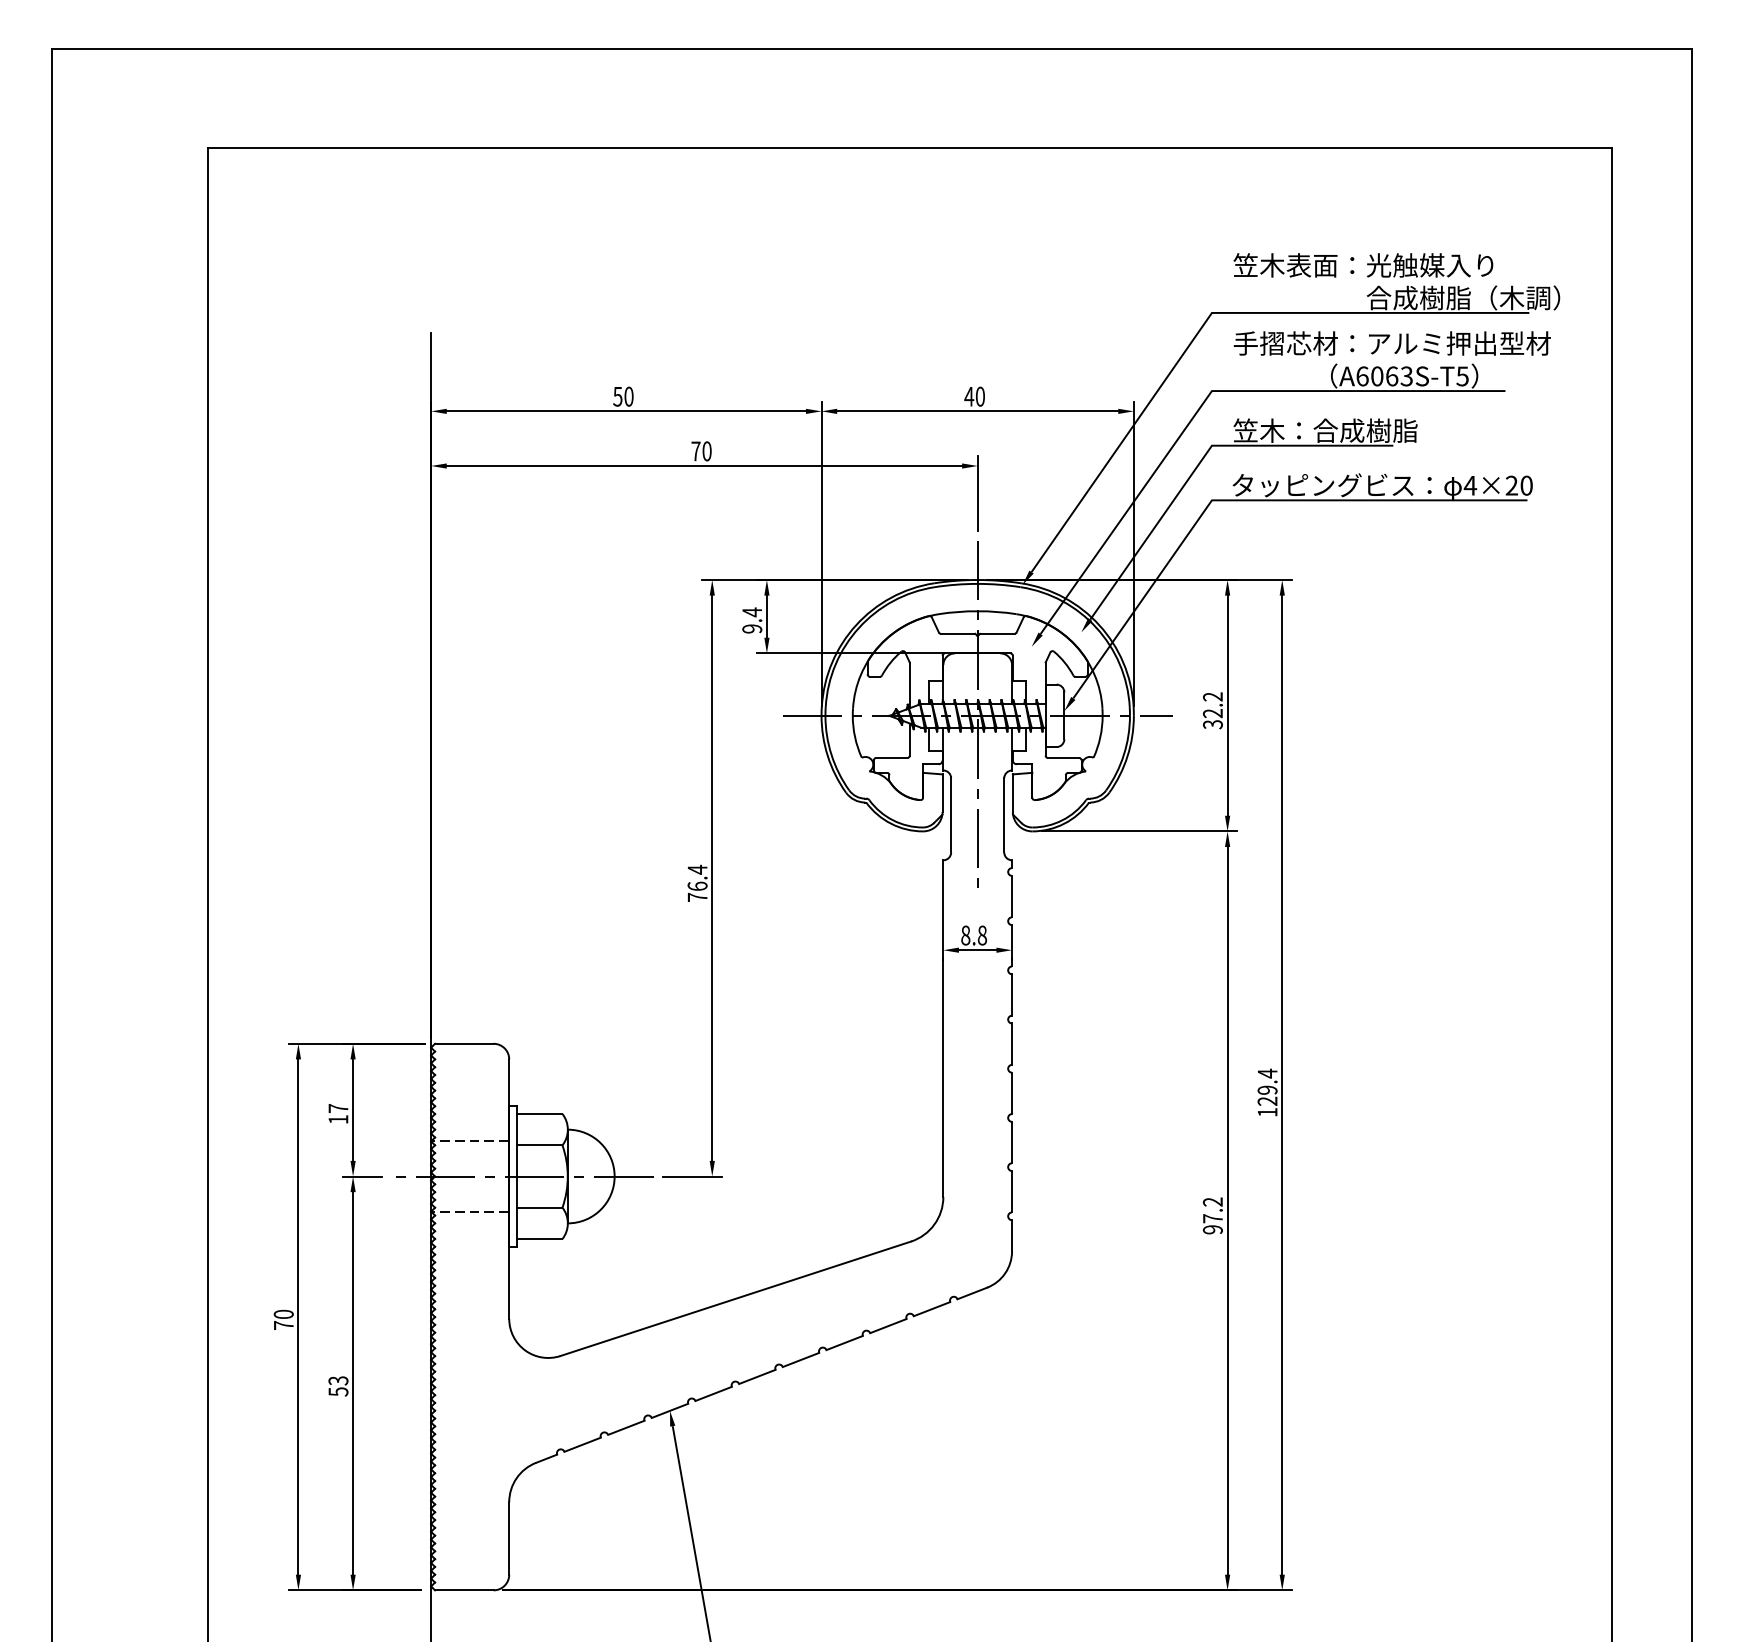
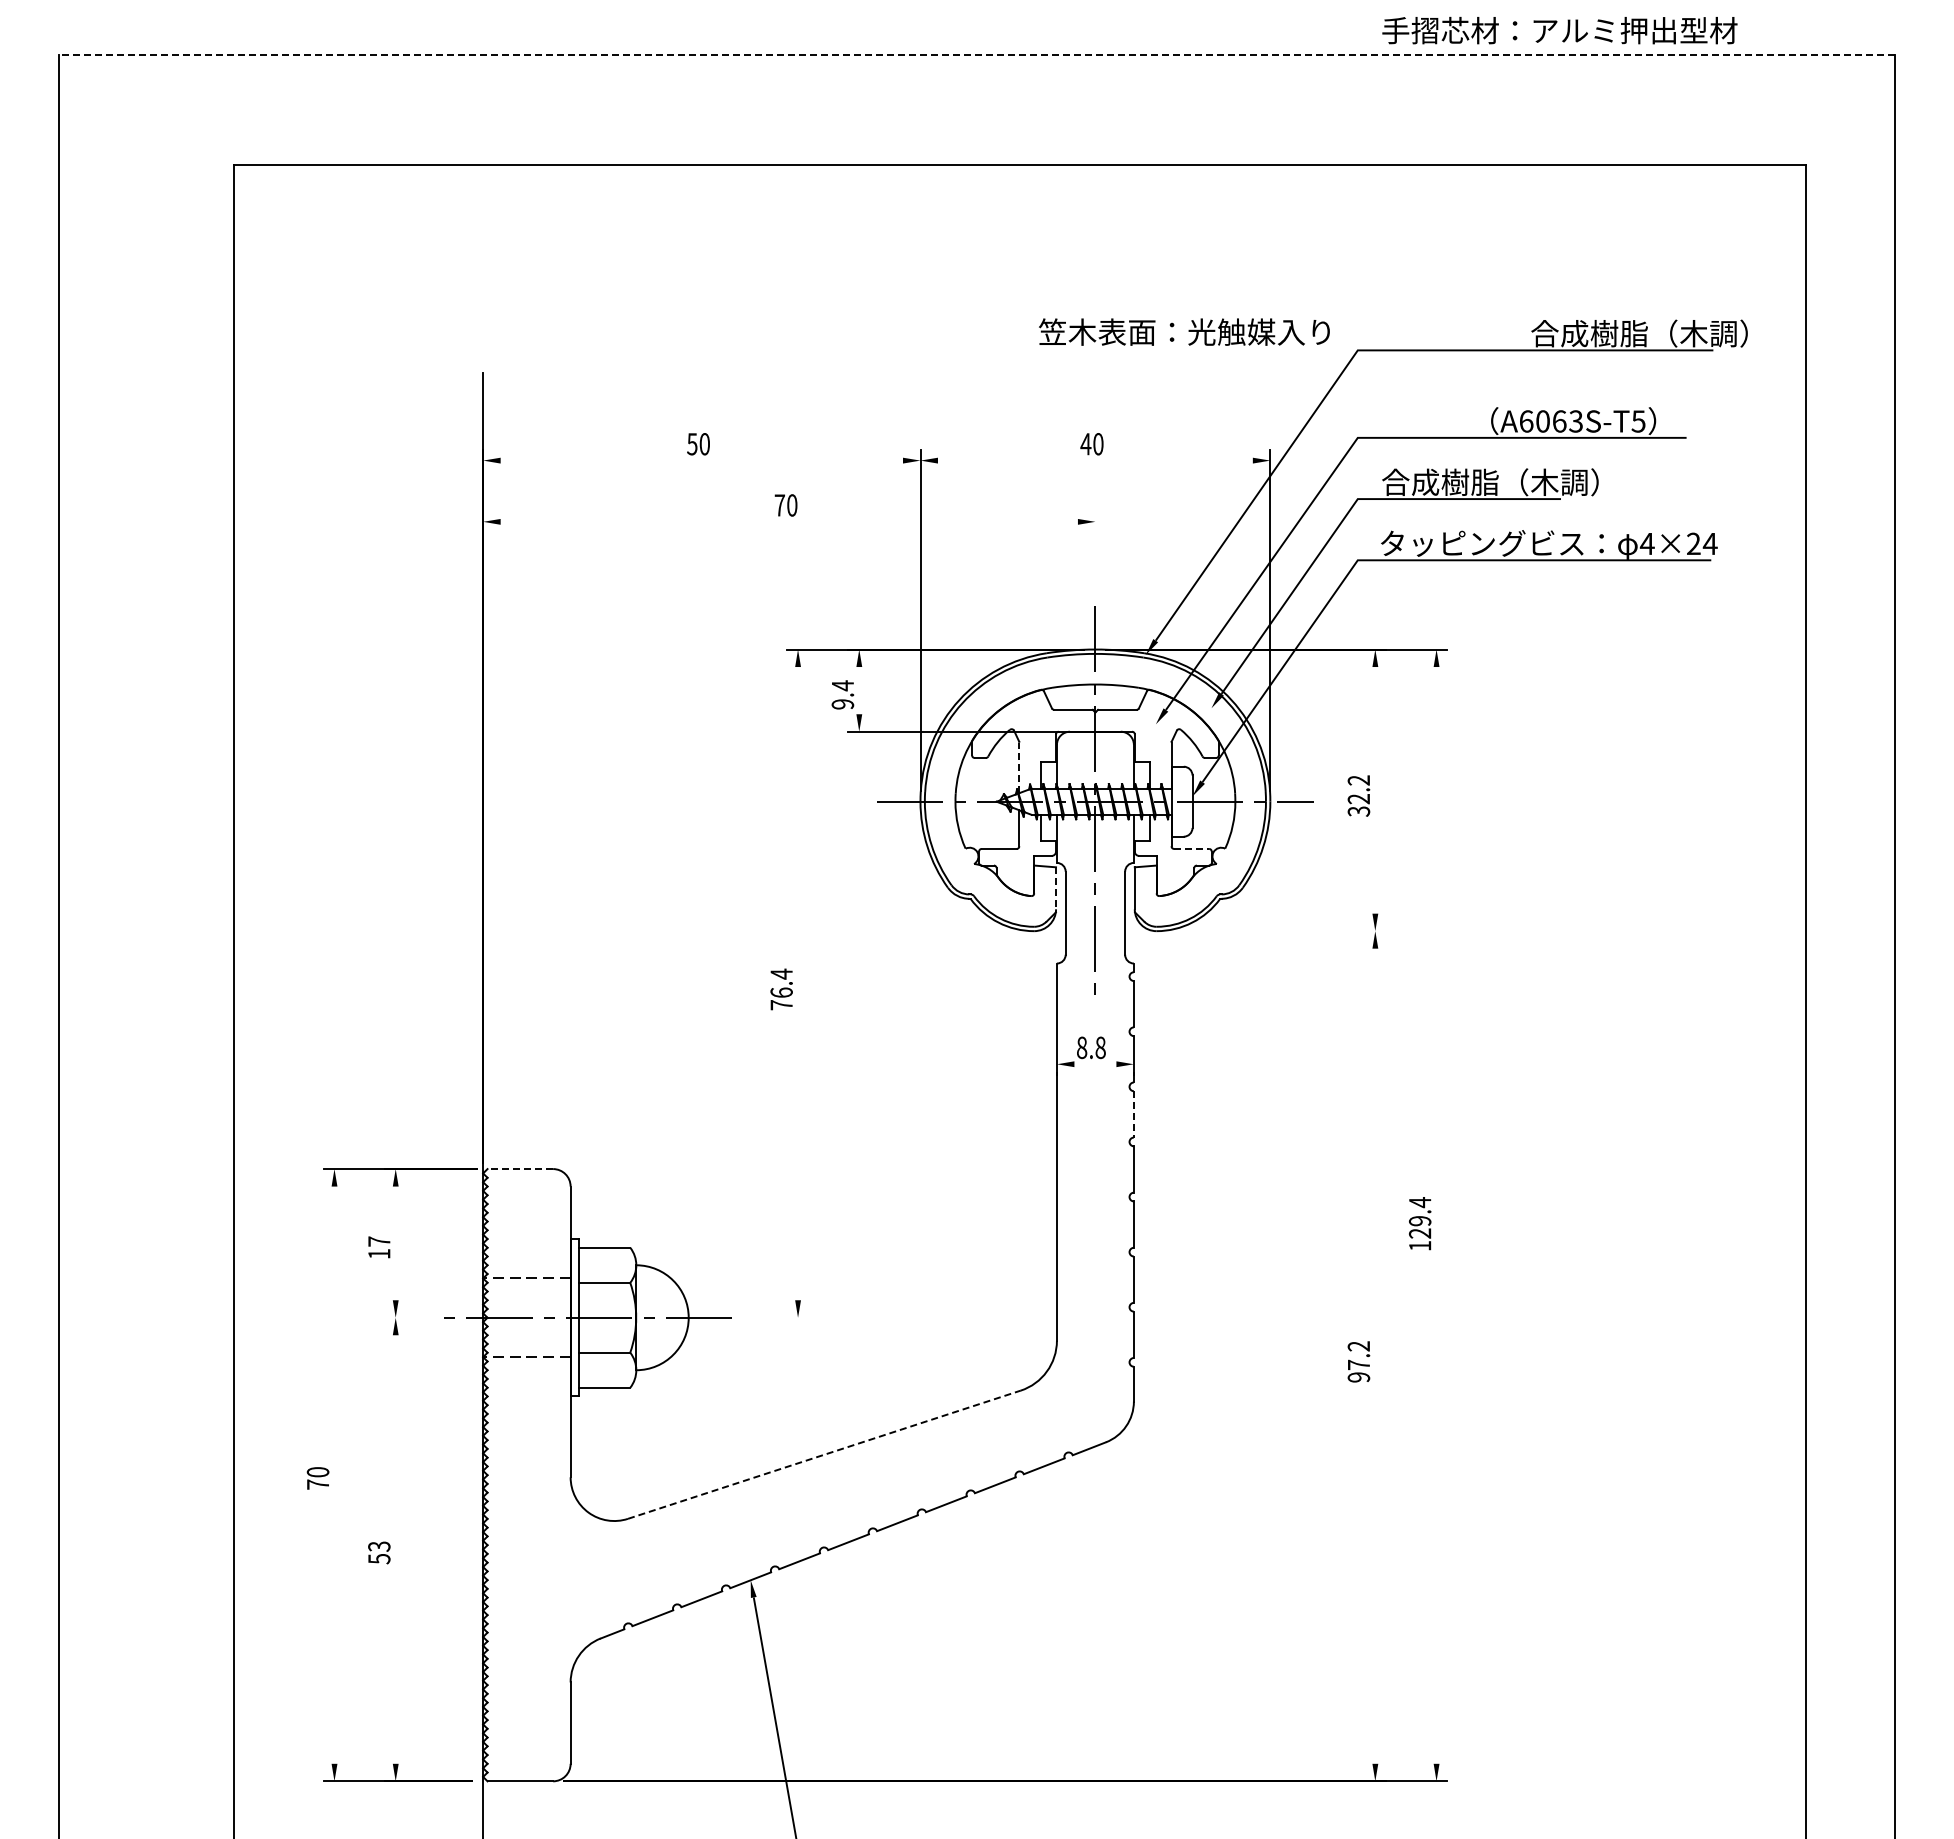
line: (871, 48) -> (976, 54), solid -> dashed
text: (1363, 264) -> (1184, 331), moved
text: (1391, 343) -> (1559, 30), moved
line: (626, 411) -> (701, 460), removed
line: (976, 411) -> (1094, 460), removed
text: (1329, 430) -> (1489, 482), 笠木：合成樹脂 -> 合成樹脂（木調）
line: (703, 465) -> (788, 521), removed
text: (1525, 485) -> (1709, 543), 4×20 -> 4×24
line: (977, 493) -> (1095, 552), removed
line: (767, 616) -> (859, 690), removed
line: (909, 685) -> (1019, 767), solid -> dashed
line: (1227, 705) -> (1375, 790), removed
line: (1064, 757) -> (1192, 848), solid -> dashed
line: (942, 793) -> (1056, 888), solid -> dashed
line: (1139, 831) -> (1276, 931), removed
line: (712, 878) -> (798, 983), removed
line: (977, 950) -> (1095, 1064), removed
line: (1011, 995) -> (1133, 1114), solid -> dashed
line: (464, 1044) -> (520, 1169), solid -> dashed
line: (1282, 1085) -> (1436, 1215), removed
line: (352, 1110) -> (395, 1243), removed
line: (362, 1176) -> (406, 1317), removed
line: (692, 1176) -> (775, 1317), removed
line: (1227, 1210) -> (1375, 1355), removed
line: (735, 1298) -> (824, 1454), solid -> dashed
line: (298, 1316) -> (334, 1474), removed
line: (352, 1383) -> (395, 1549), removed

